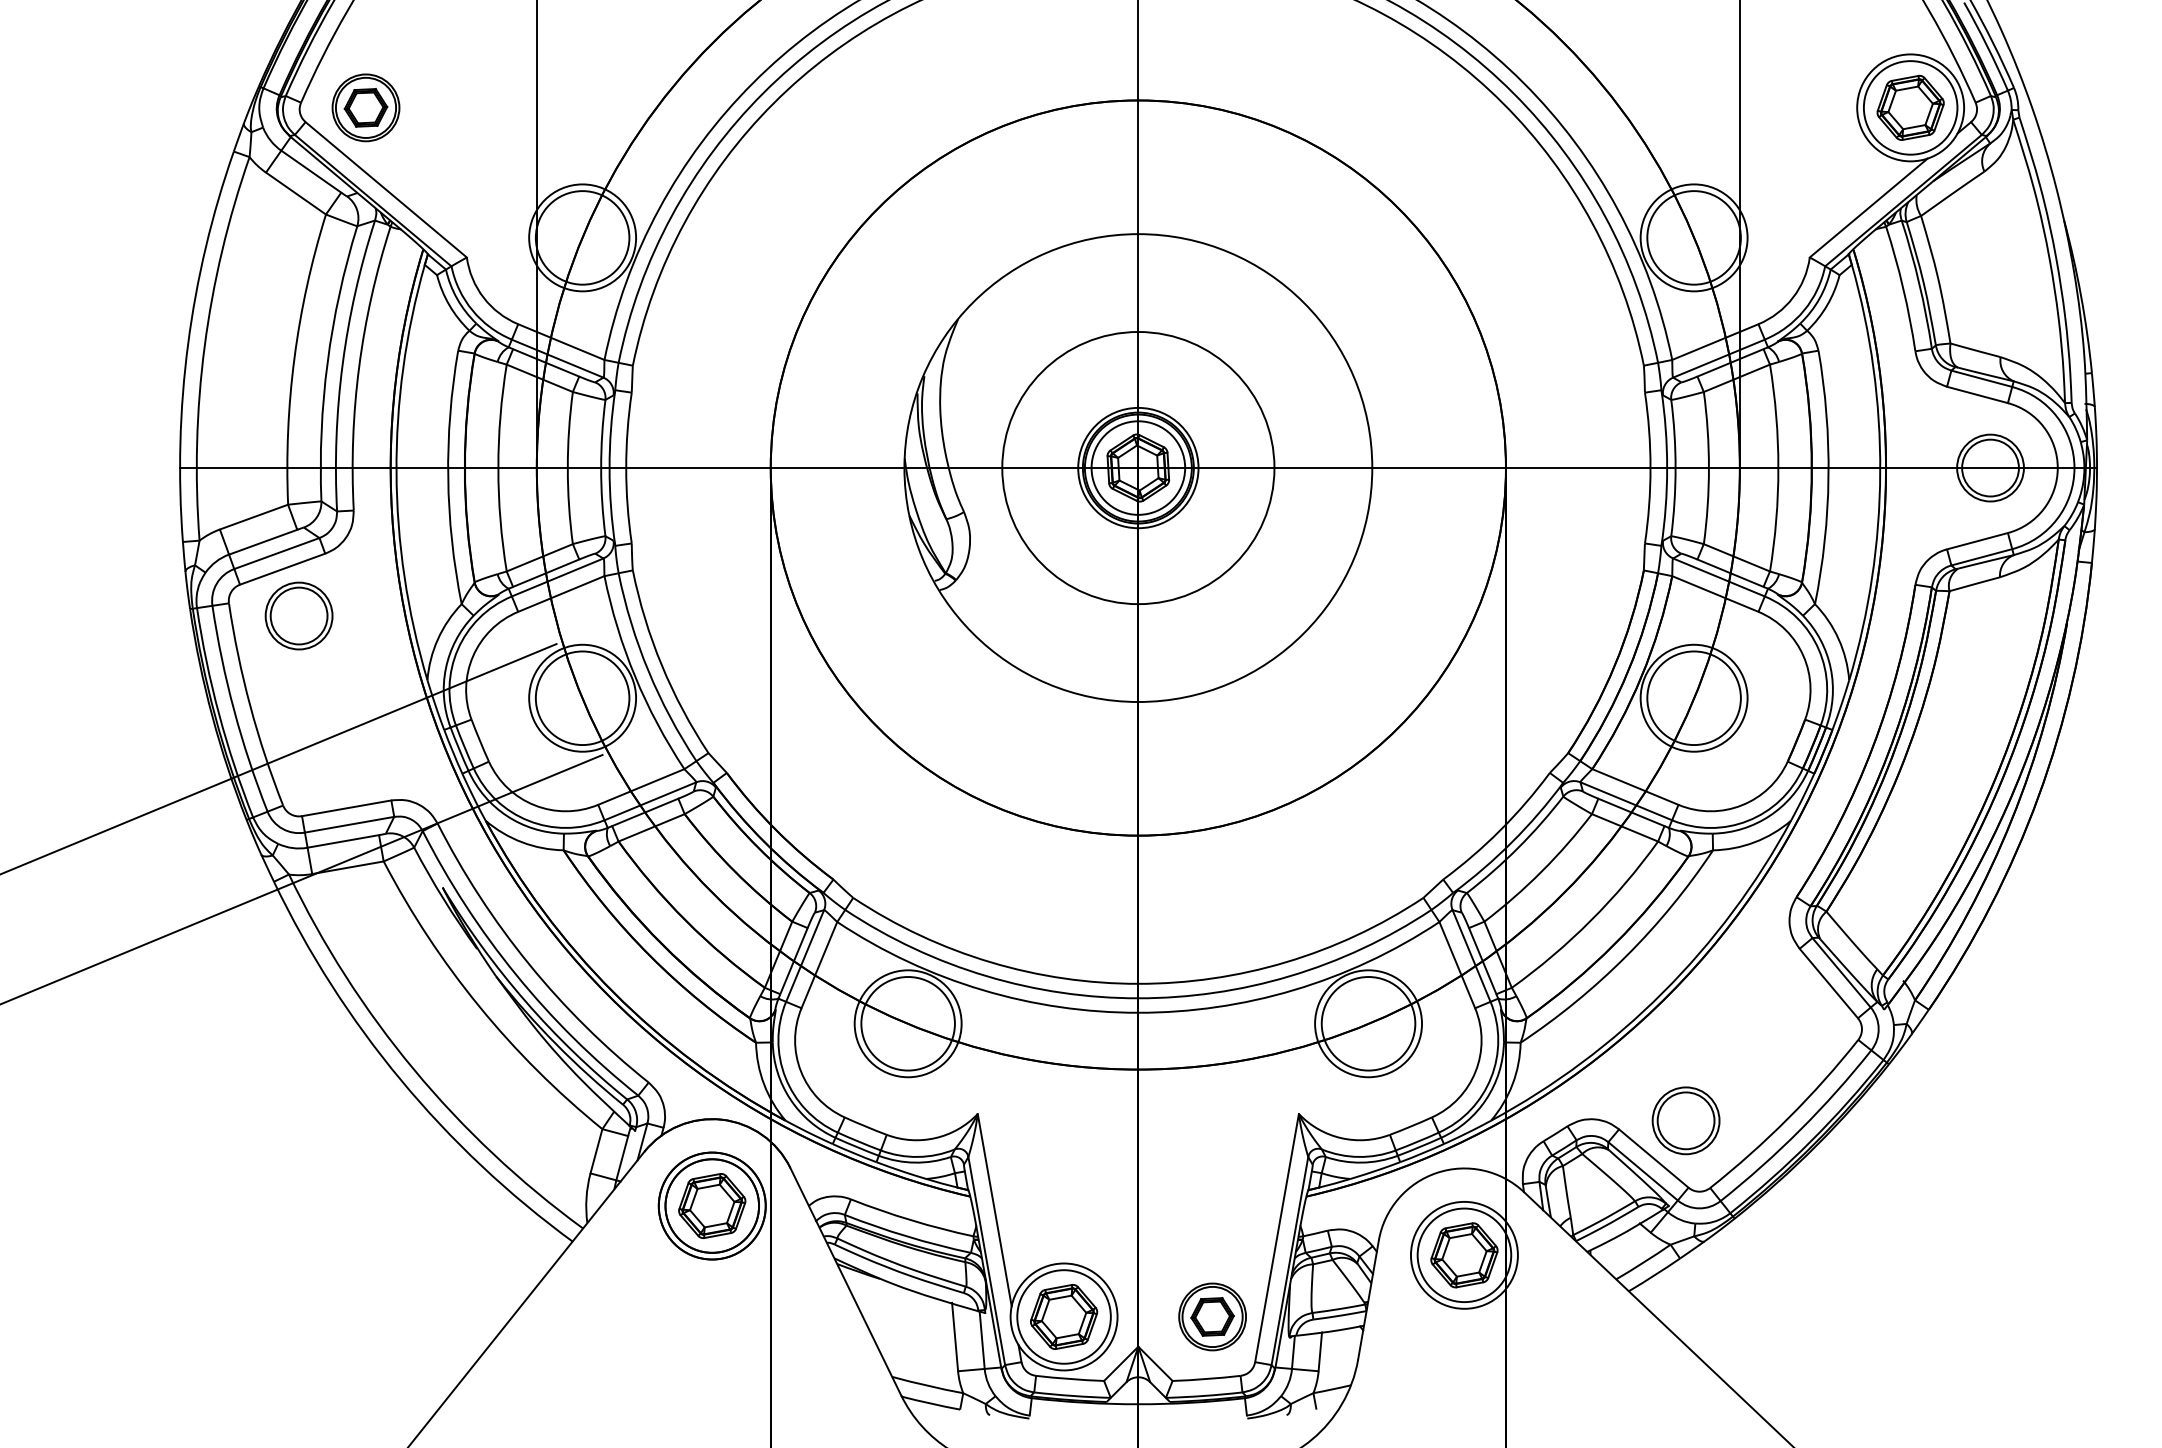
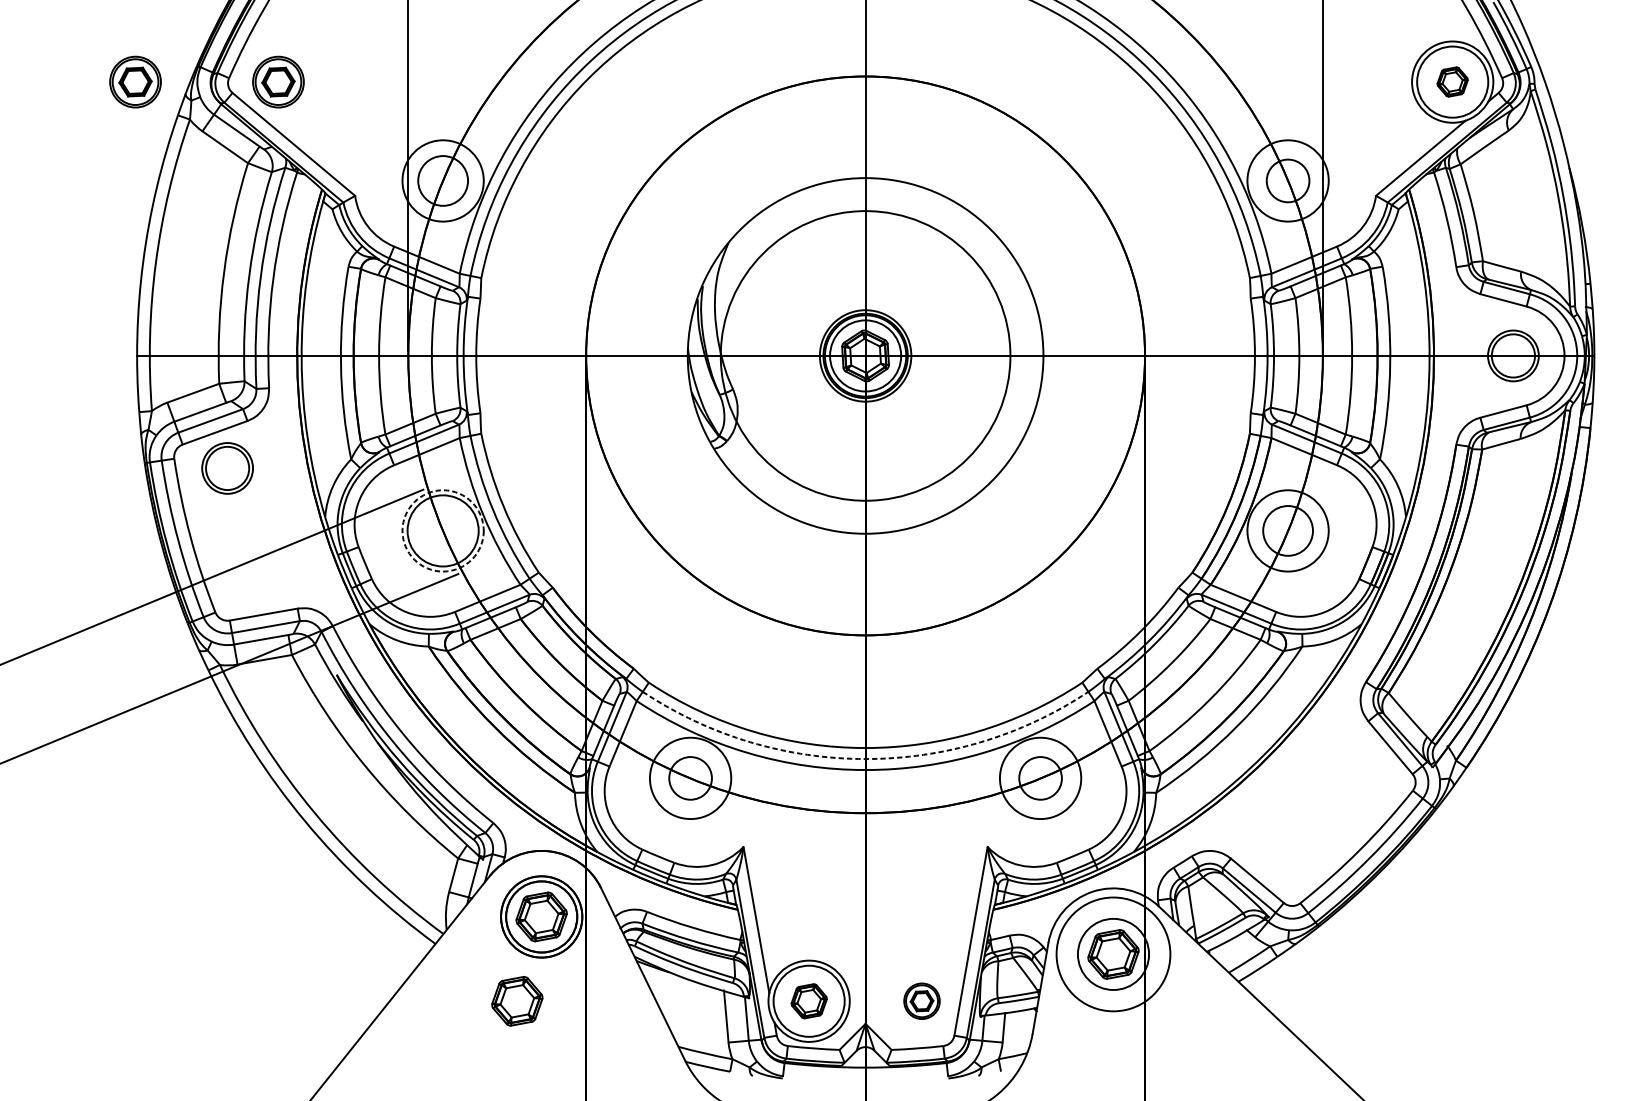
part: (177, 107) -> (135, 81), added
part: (1910, 107) -> (1452, 81), size x0.6
circle: (582, 237) -> (443, 180), size x0.7
circle: (1693, 237) -> (1287, 180), size x0.6
circle: (1138, 468) -> (865, 356), size x1.4
circle: (582, 697) -> (443, 530), solid -> dashed
circle: (1693, 698) -> (1287, 531), size x0.7
arc: (1138, 998) -> (865, 759), solid -> dashed
circle: (907, 1023) -> (690, 778), size x0.6
circle: (1368, 1023) -> (1040, 778), size x0.6
part: (1685, 1120) -> (1281, 851), removed
circle: (1463, 1254) -> (1112, 953), size x1.4
part: (1064, 1316) -> (809, 1000), size x0.7
part: (1212, 1316) -> (921, 1000), size x0.7
part: (680, 1317) -> (517, 1001), added

